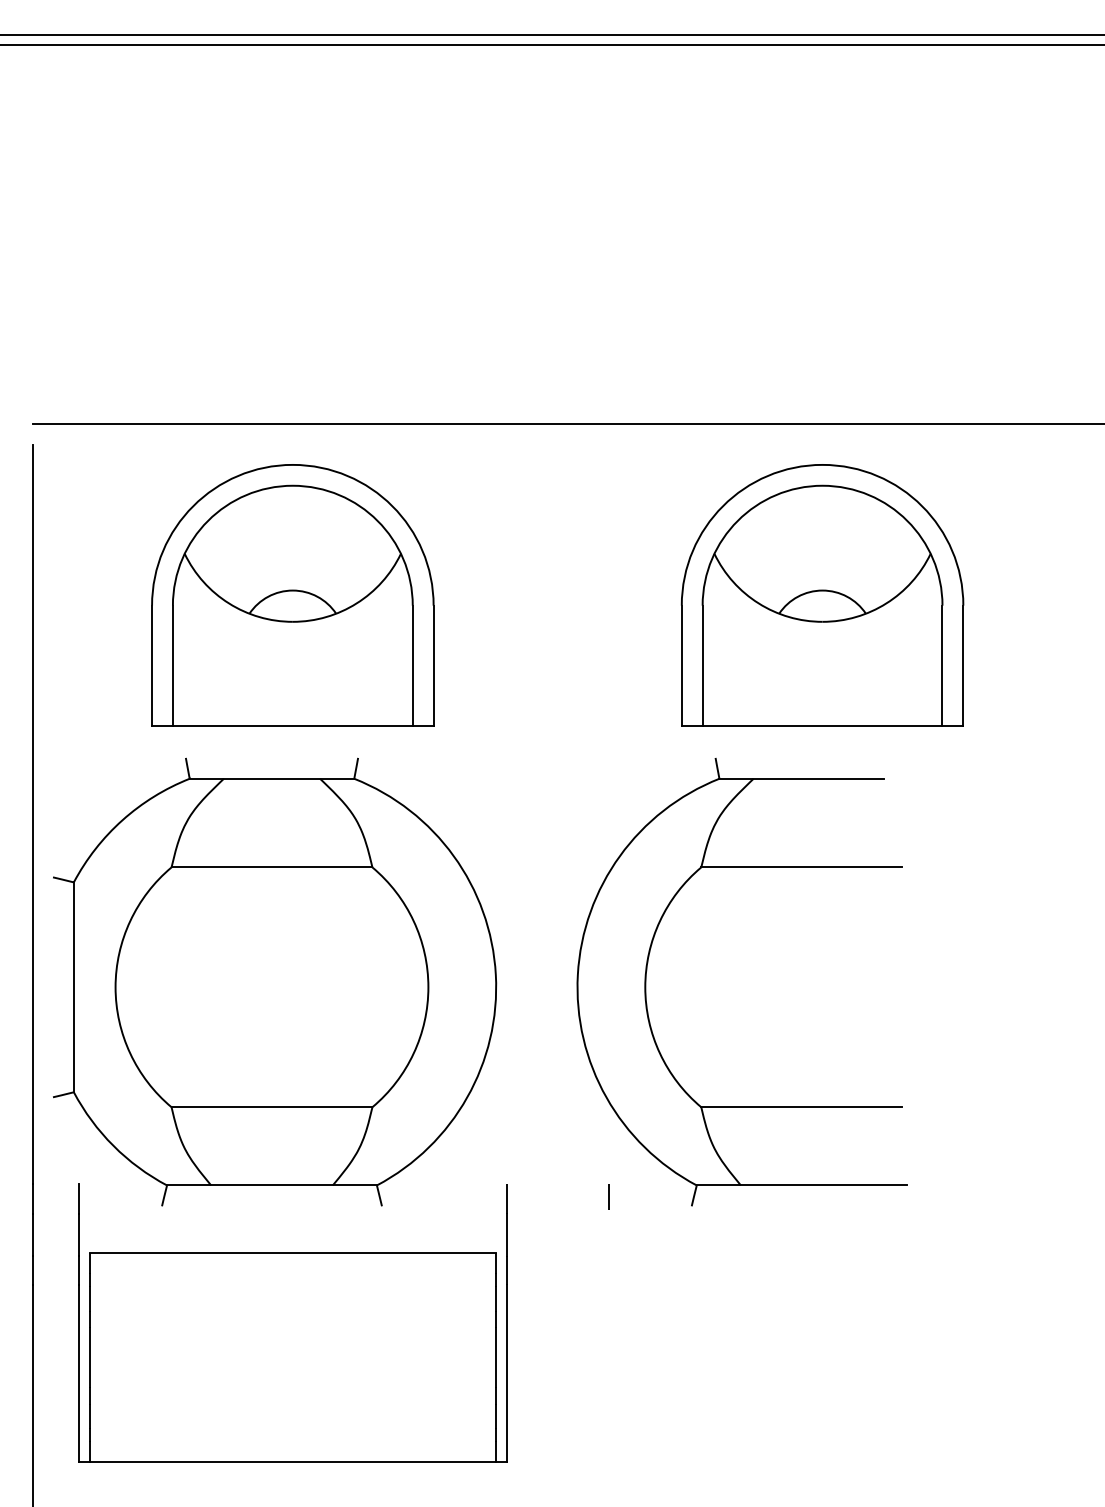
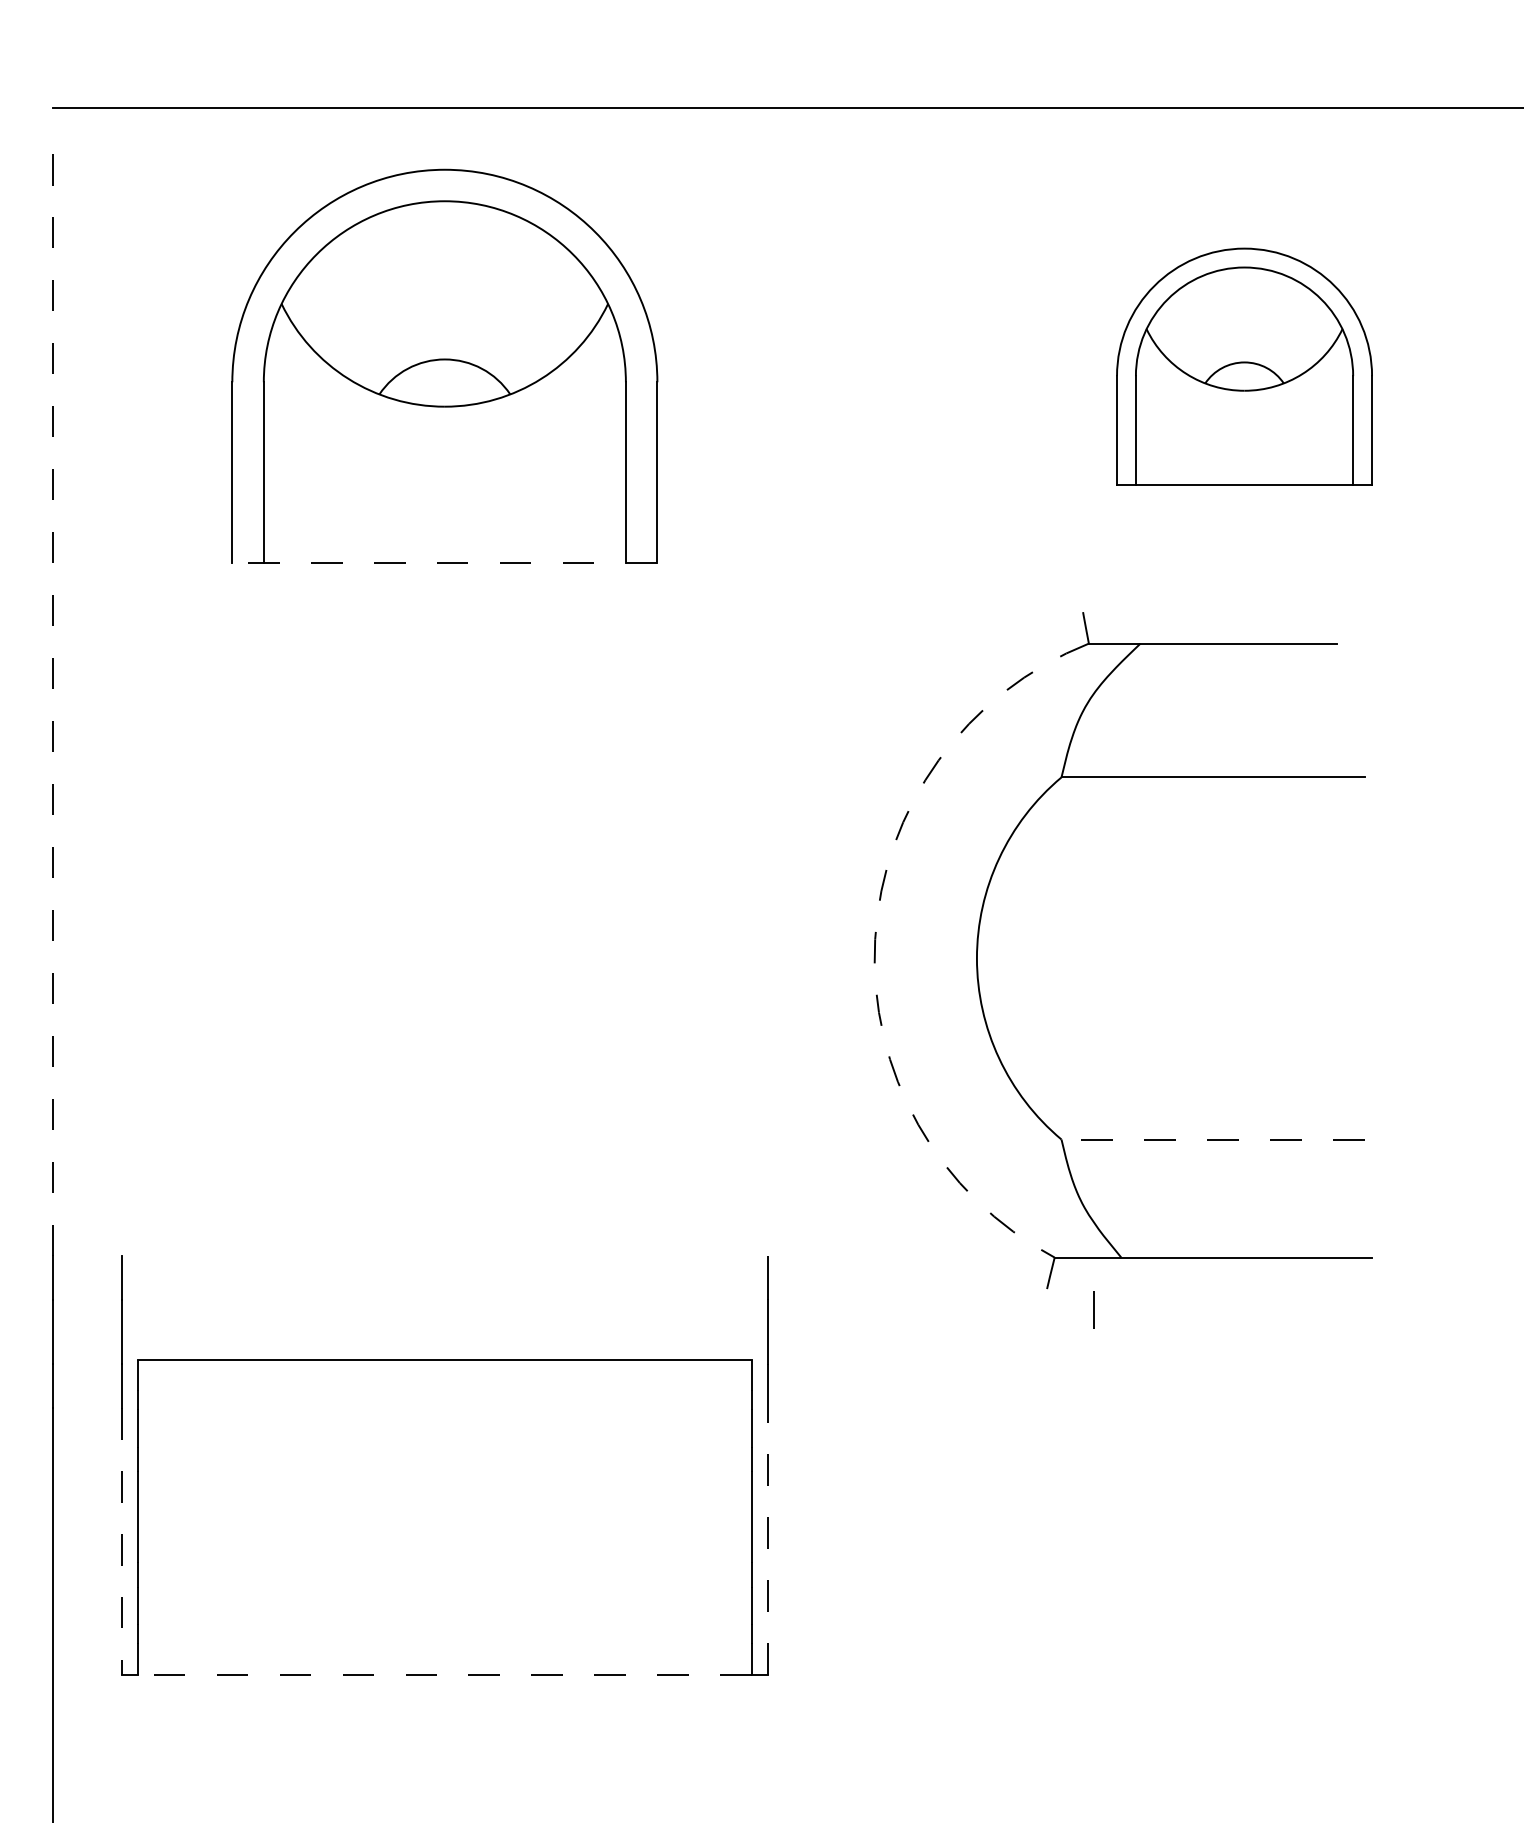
part: (822, 595) -> (1244, 366), size x0.6
line: (292, 725) -> (444, 563), solid -> dashed
line: (33, 814) -> (53, 697), solid -> dashed
arc: (577, 974) -> (874, 939), solid -> dashed
part: (275, 981) -> (418, 949), removed
line: (801, 1107) -> (1212, 1139), solid -> dashed
line: (608, 1196) -> (1093, 1308), moved
line: (506, 1372) -> (767, 1539), solid -> dashed
line: (79, 1373) -> (122, 1541), solid -> dashed
line: (292, 1461) -> (444, 1674), solid -> dashed

